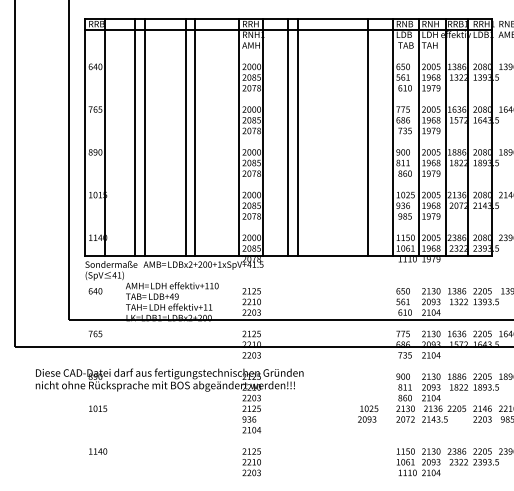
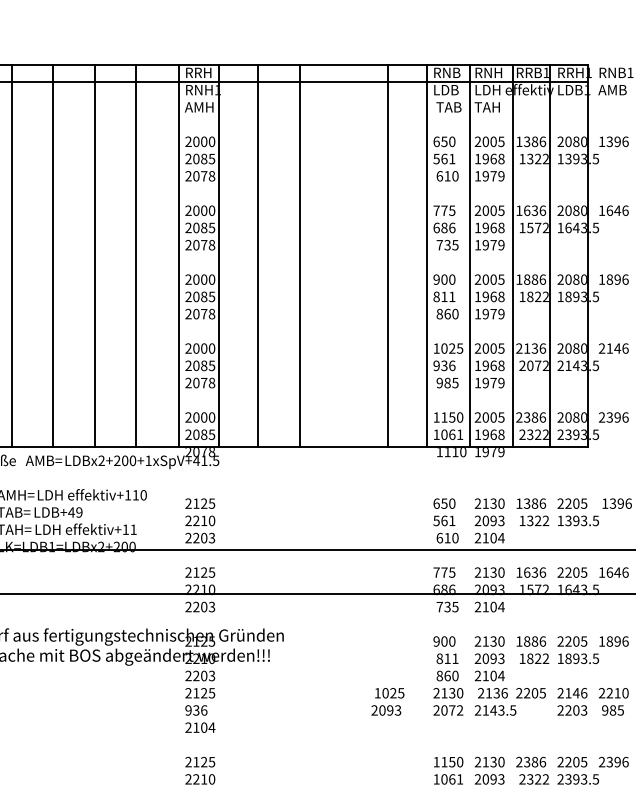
line: (144, 137) -> (53, 255), moved
line: (194, 137) -> (135, 255), moved
line: (298, 137) -> (299, 255), moved

